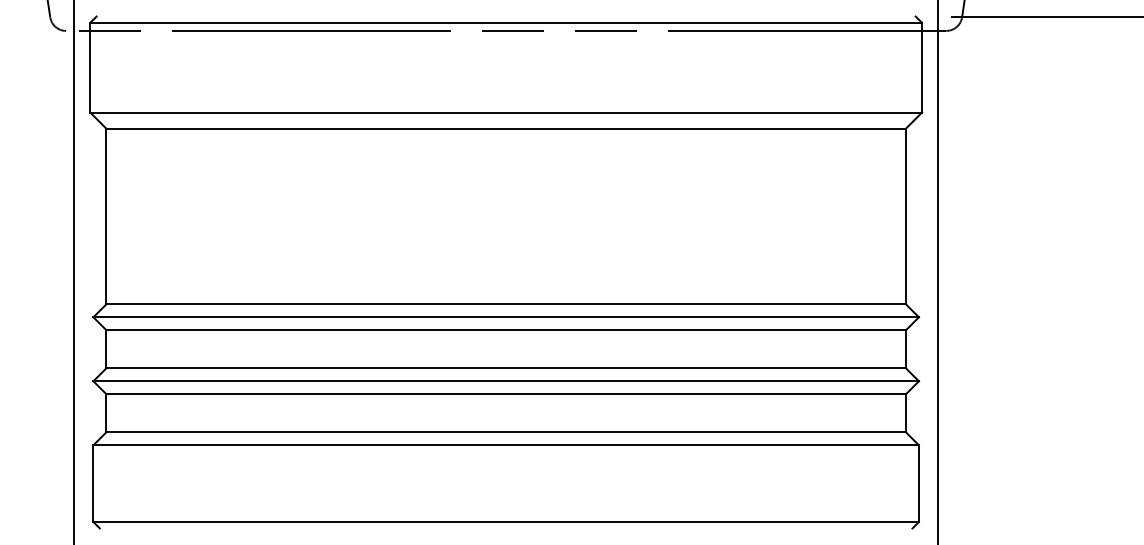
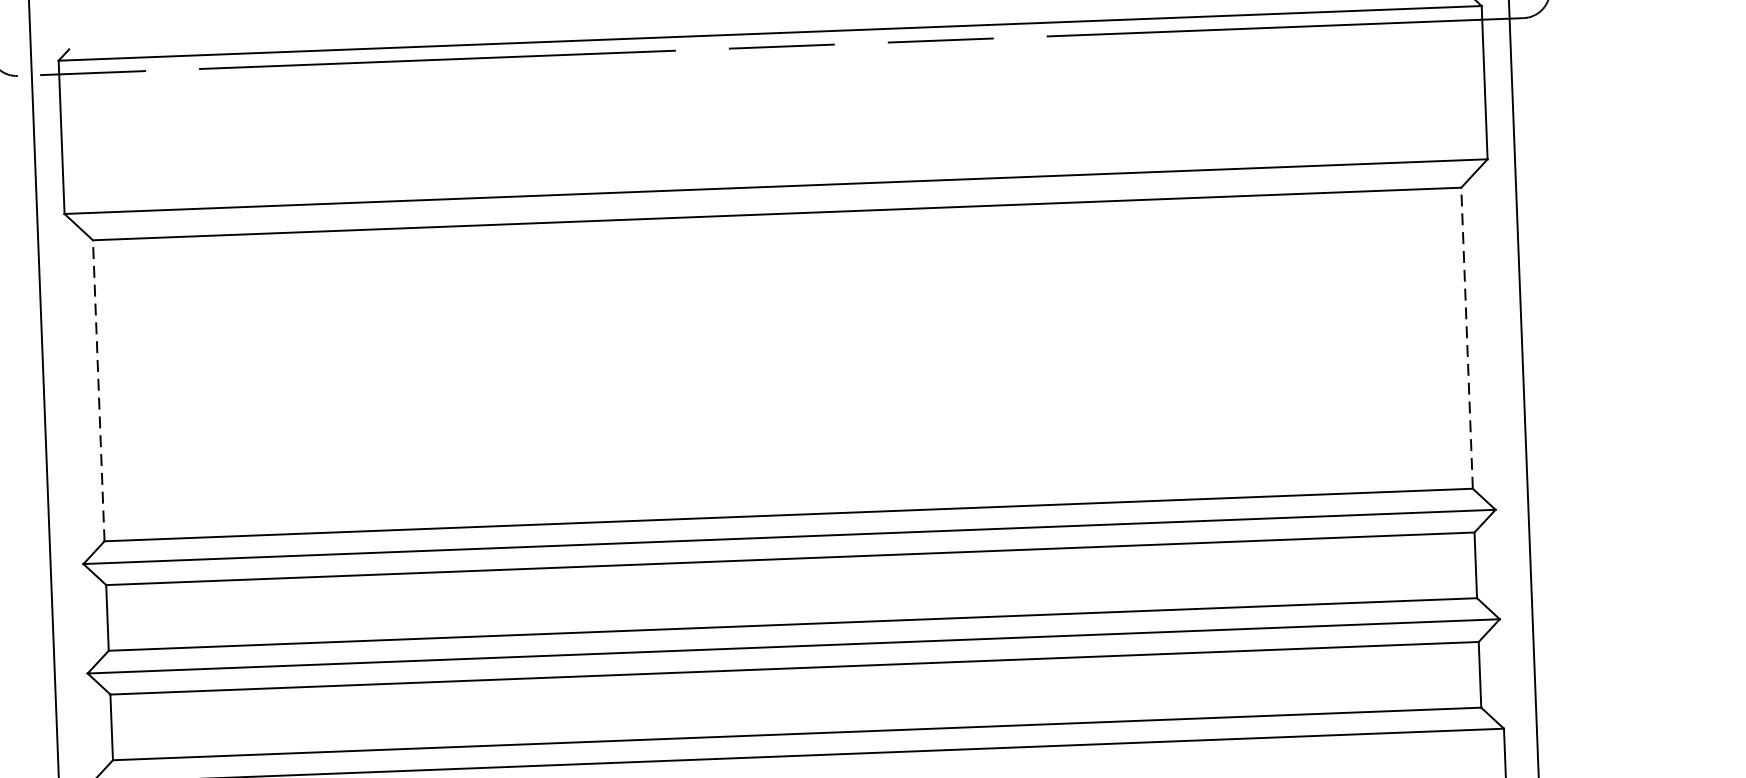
line: (106, 216) -> (99, 390), solid -> dashed
line: (906, 216) -> (1467, 338), solid -> dashed

